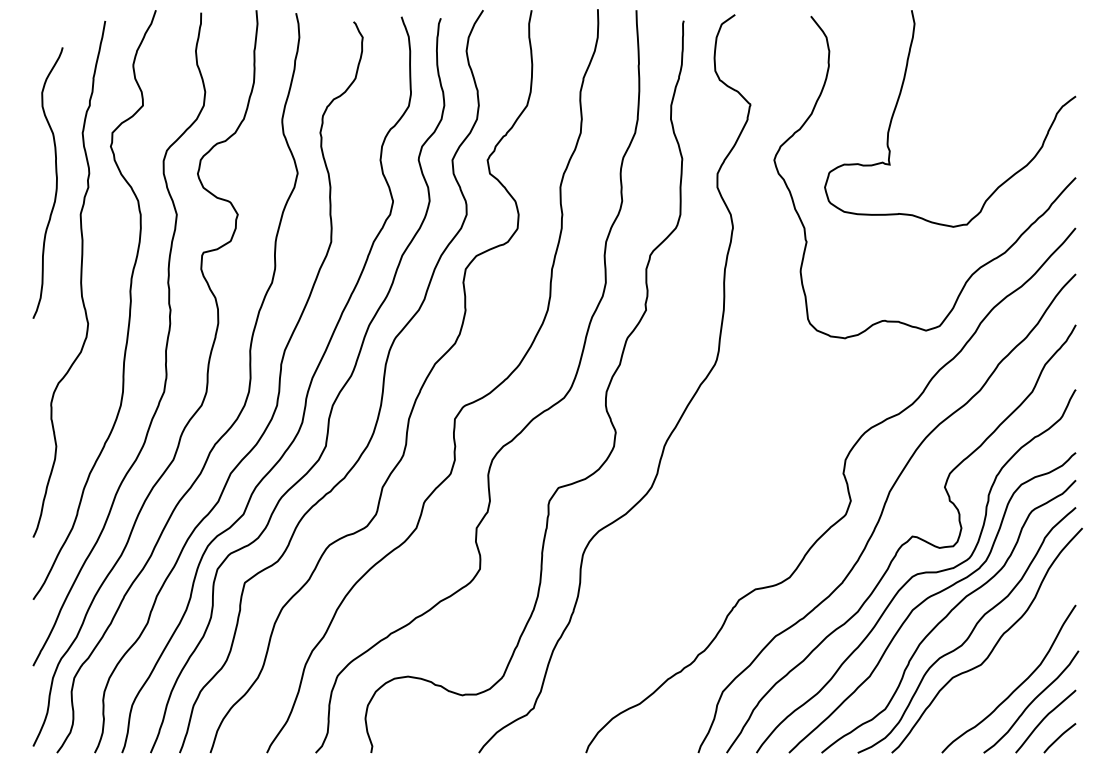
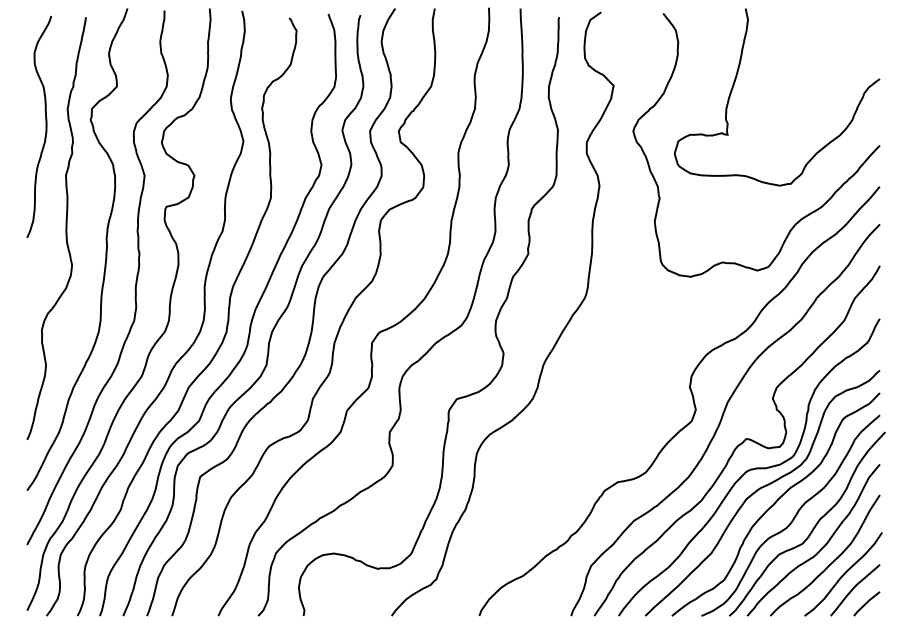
curve: (55, 182) -> (45, 126), moved
curve: (1004, 669) -> (821, 547), added

